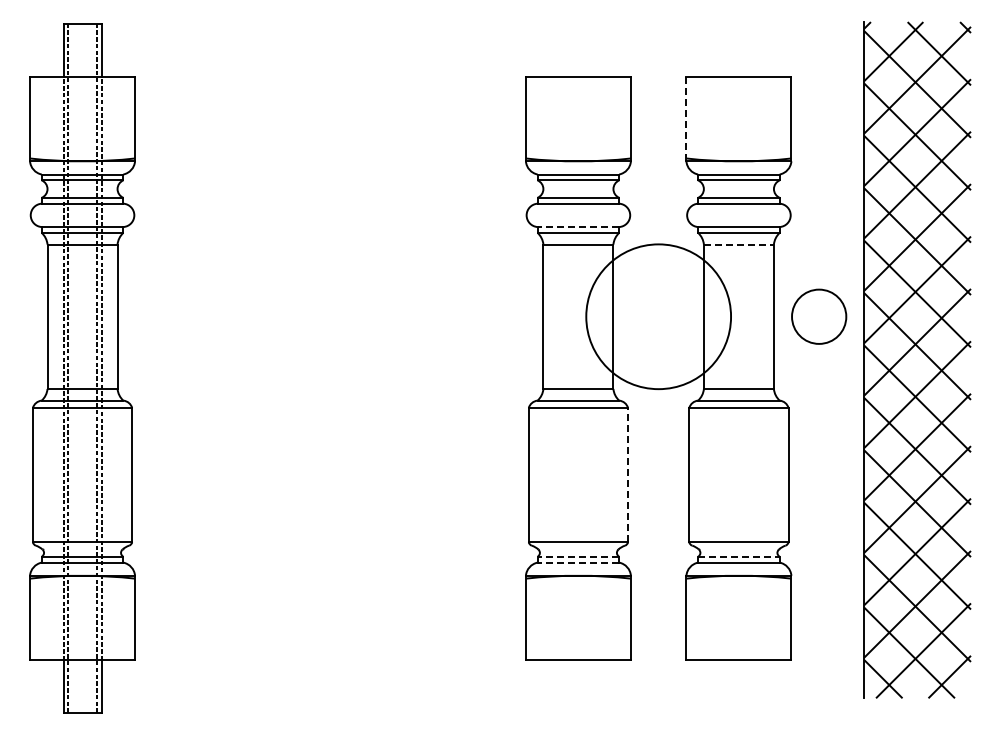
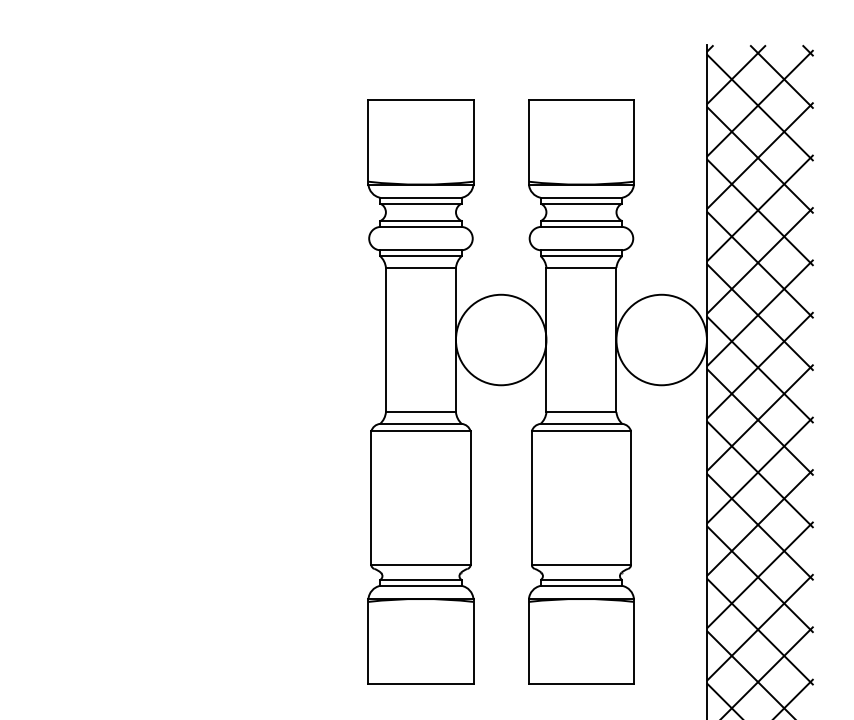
line: (686, 118) -> (529, 141), dashed -> solid
line: (578, 227) -> (421, 250), dashed -> solid
line: (739, 244) -> (582, 267), dashed -> solid
circle: (658, 316) -> (501, 339), size x0.62
circle: (818, 316) -> (661, 339), size x1.67
line: (628, 474) -> (471, 497), dashed -> solid
line: (578, 556) -> (421, 579), dashed -> solid
line: (738, 556) -> (581, 579), dashed -> solid
line: (578, 562) -> (421, 585), dashed -> solid

